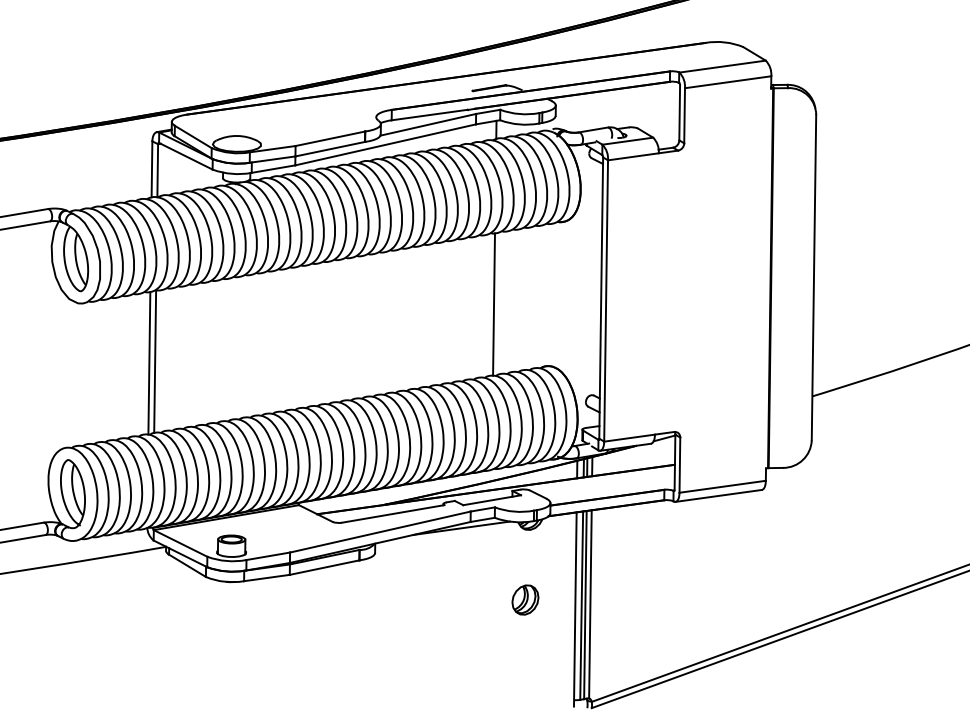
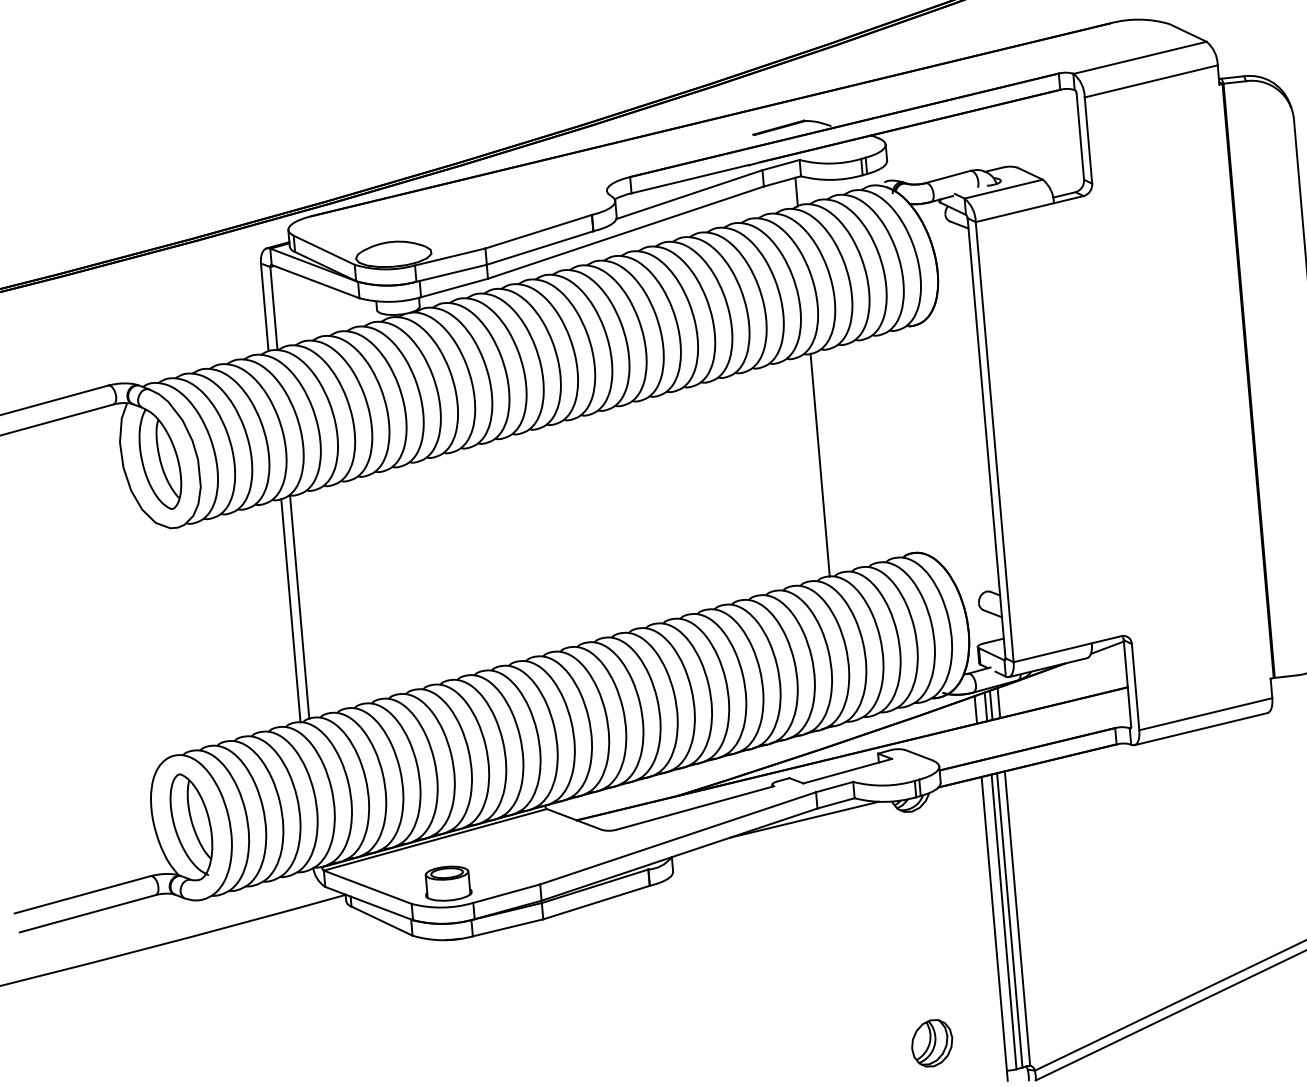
part: (525, 599) -> (932, 1042), moved

